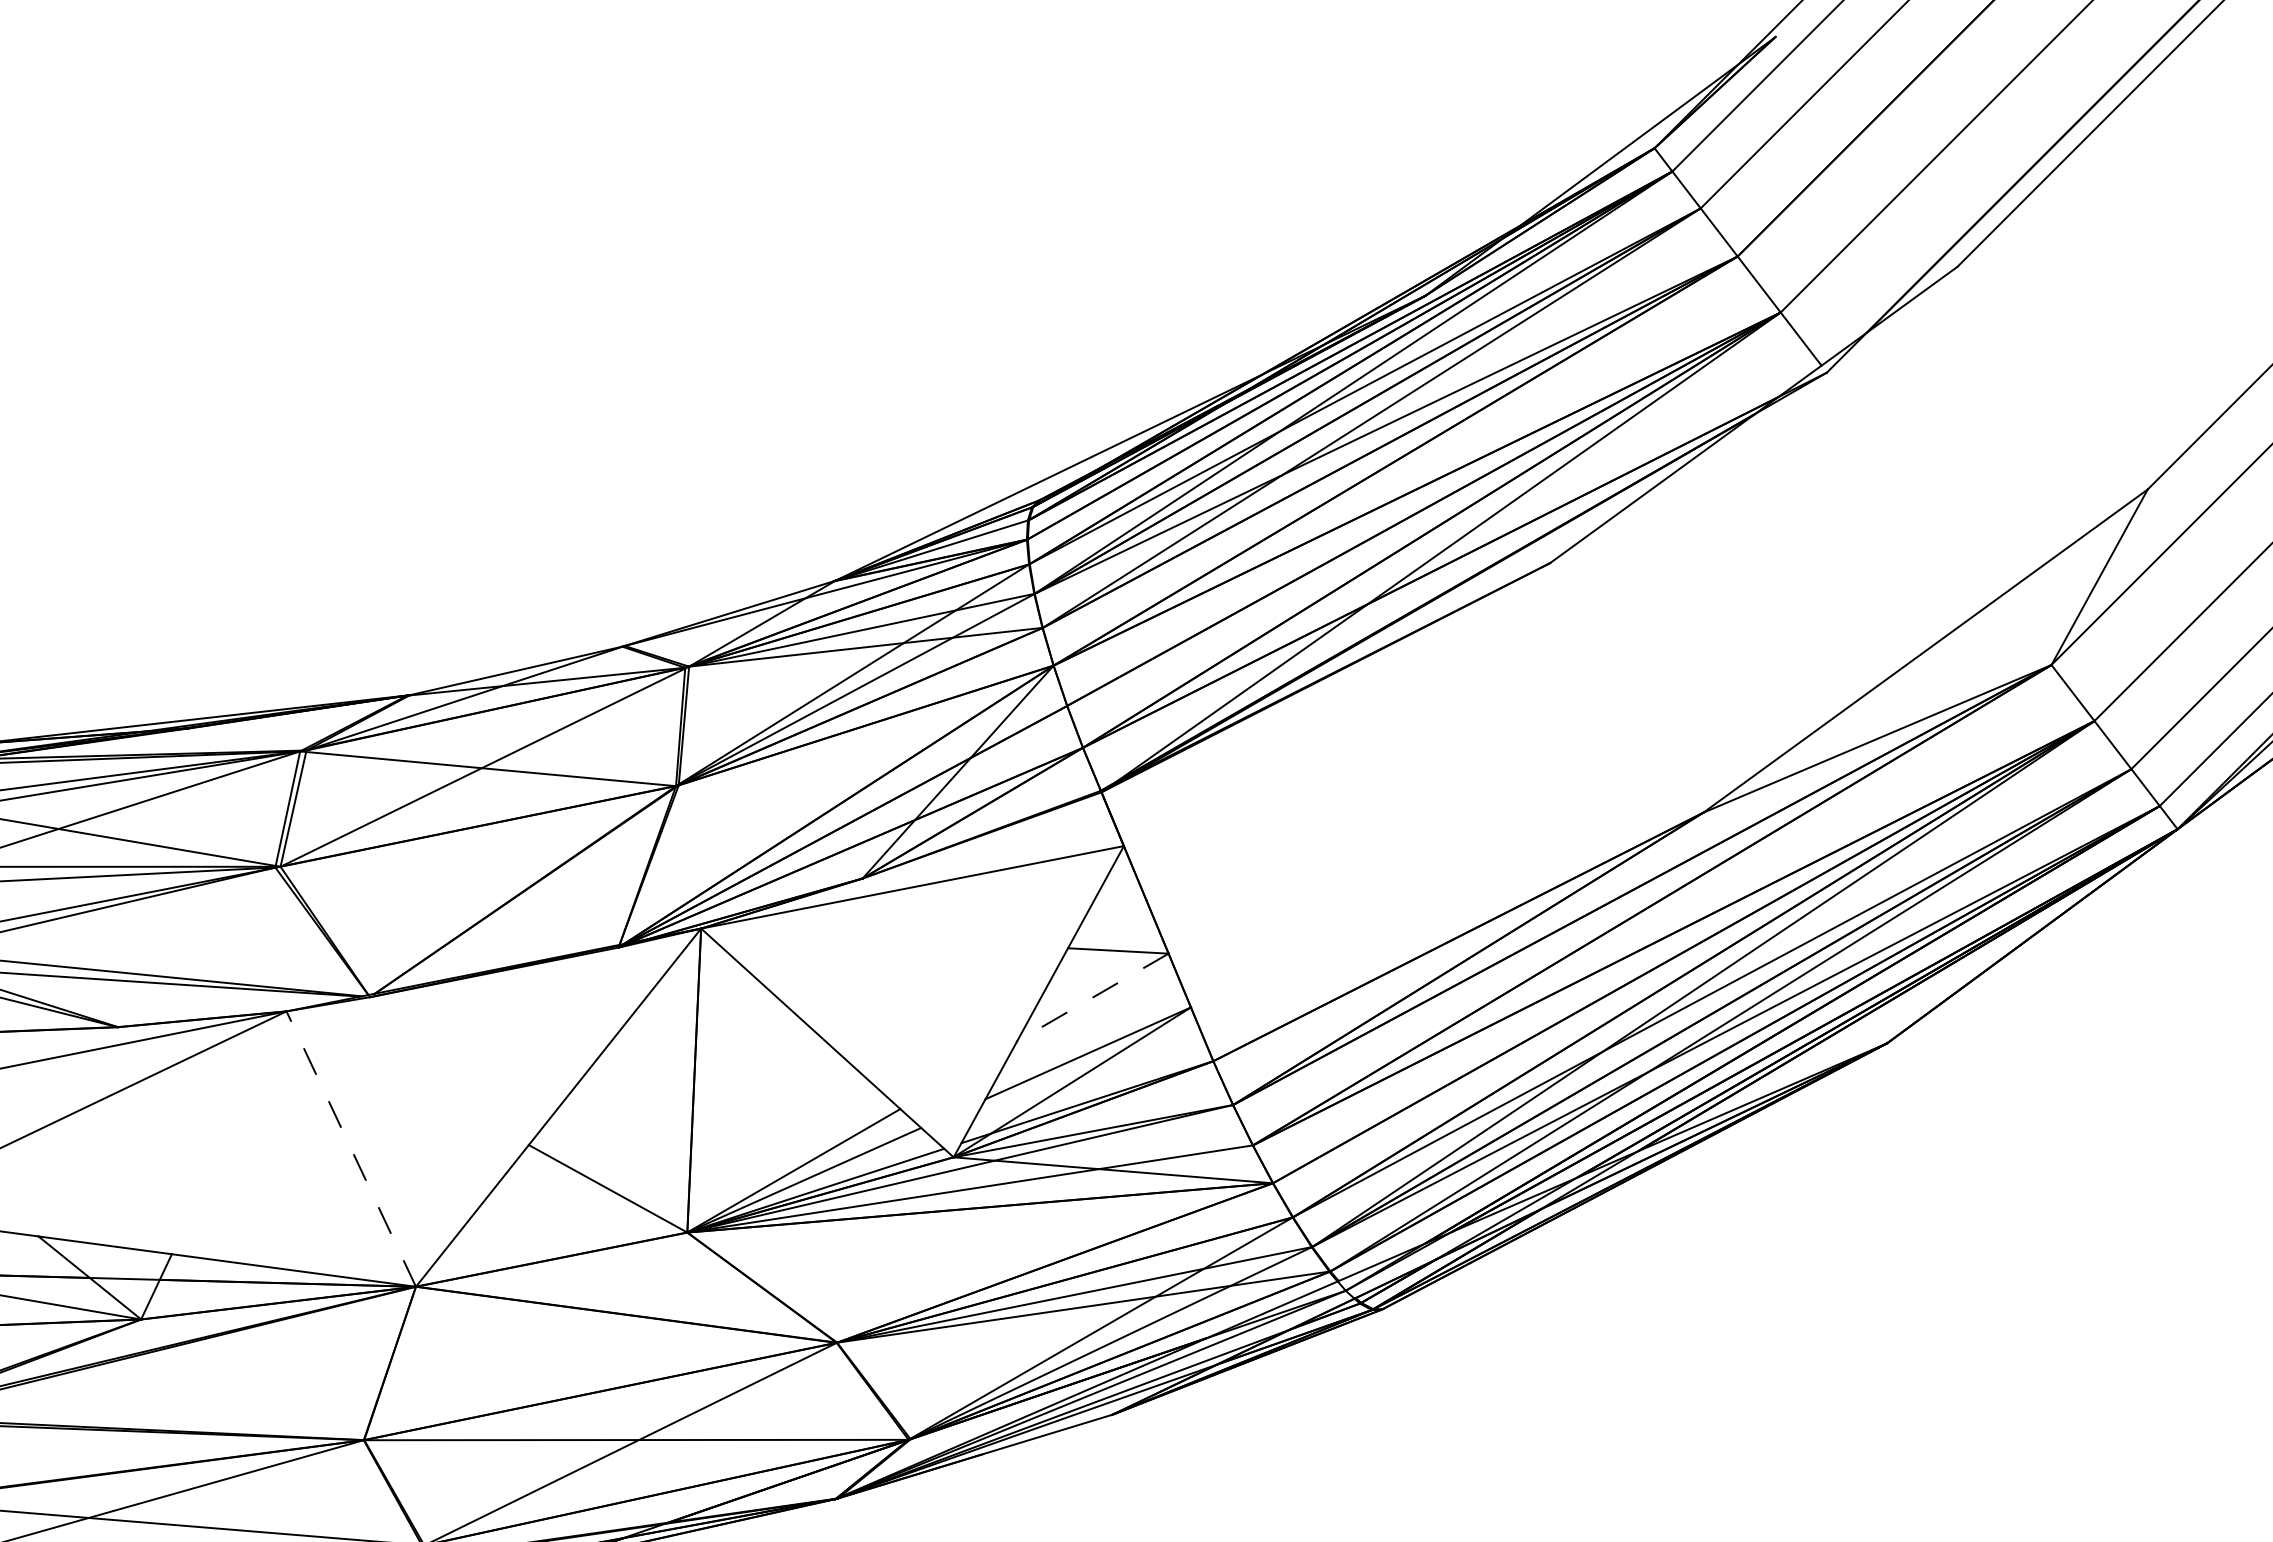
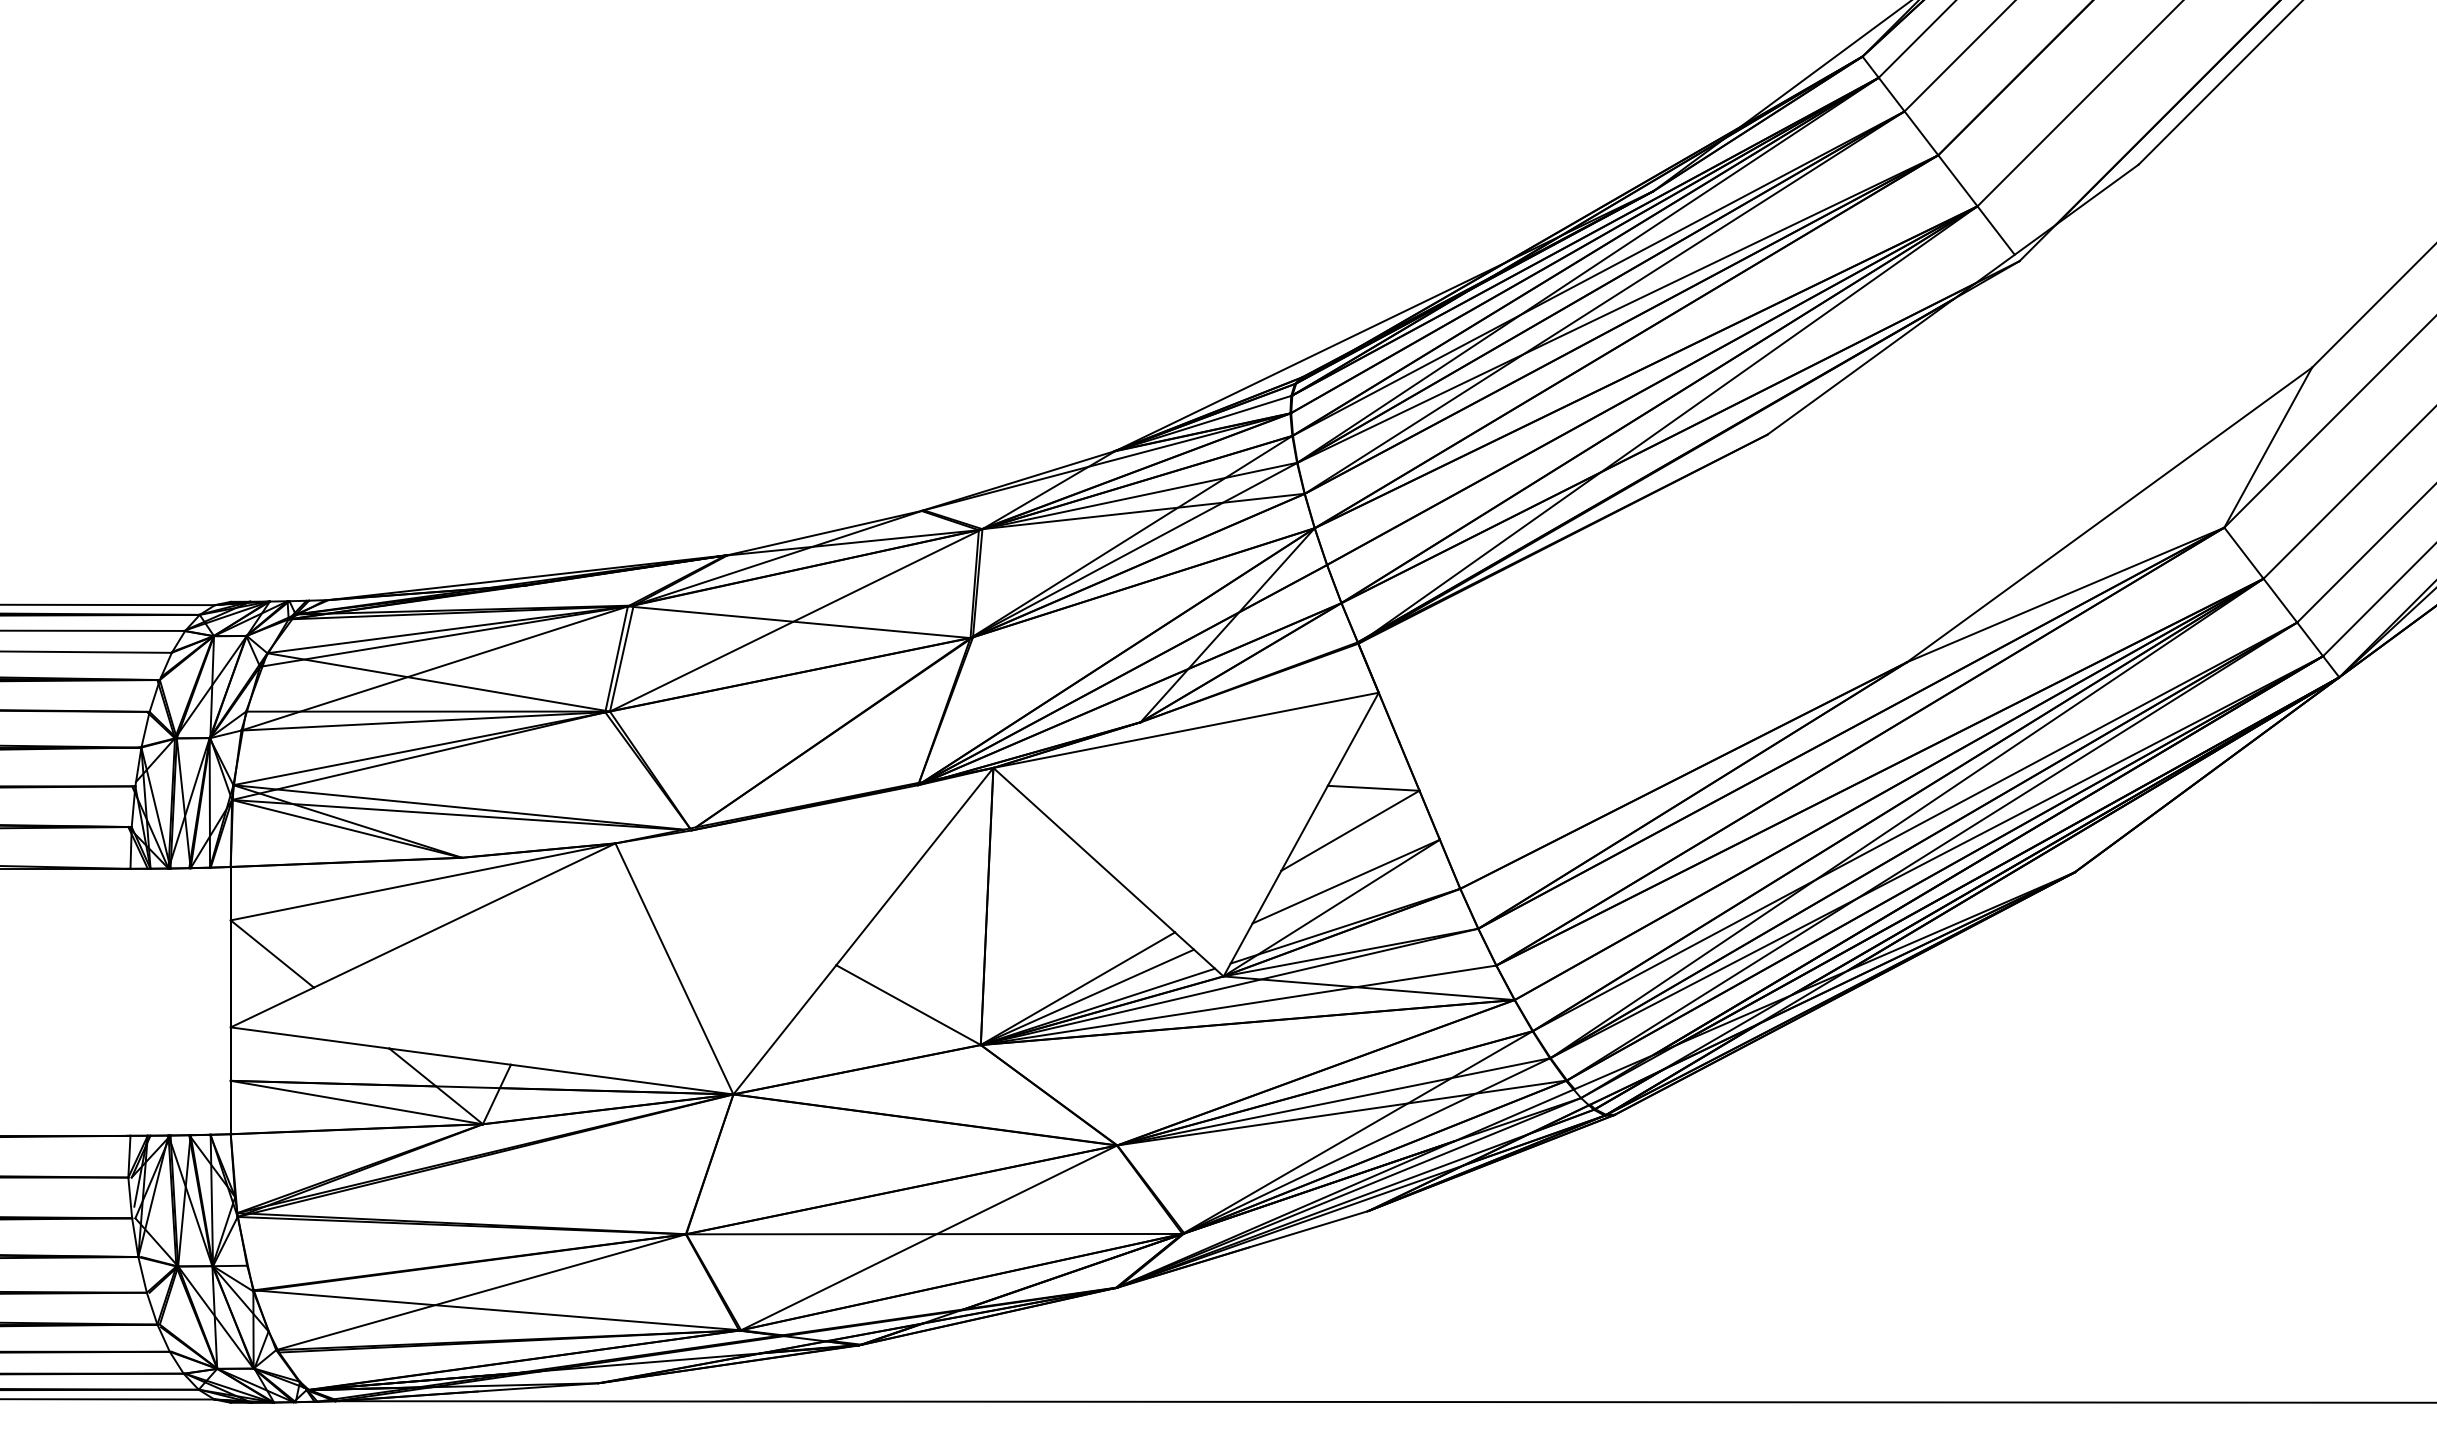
line: (1092, 997) -> (1350, 830), dashed -> solid
line: (351, 1148) -> (674, 968), dashed -> solid

